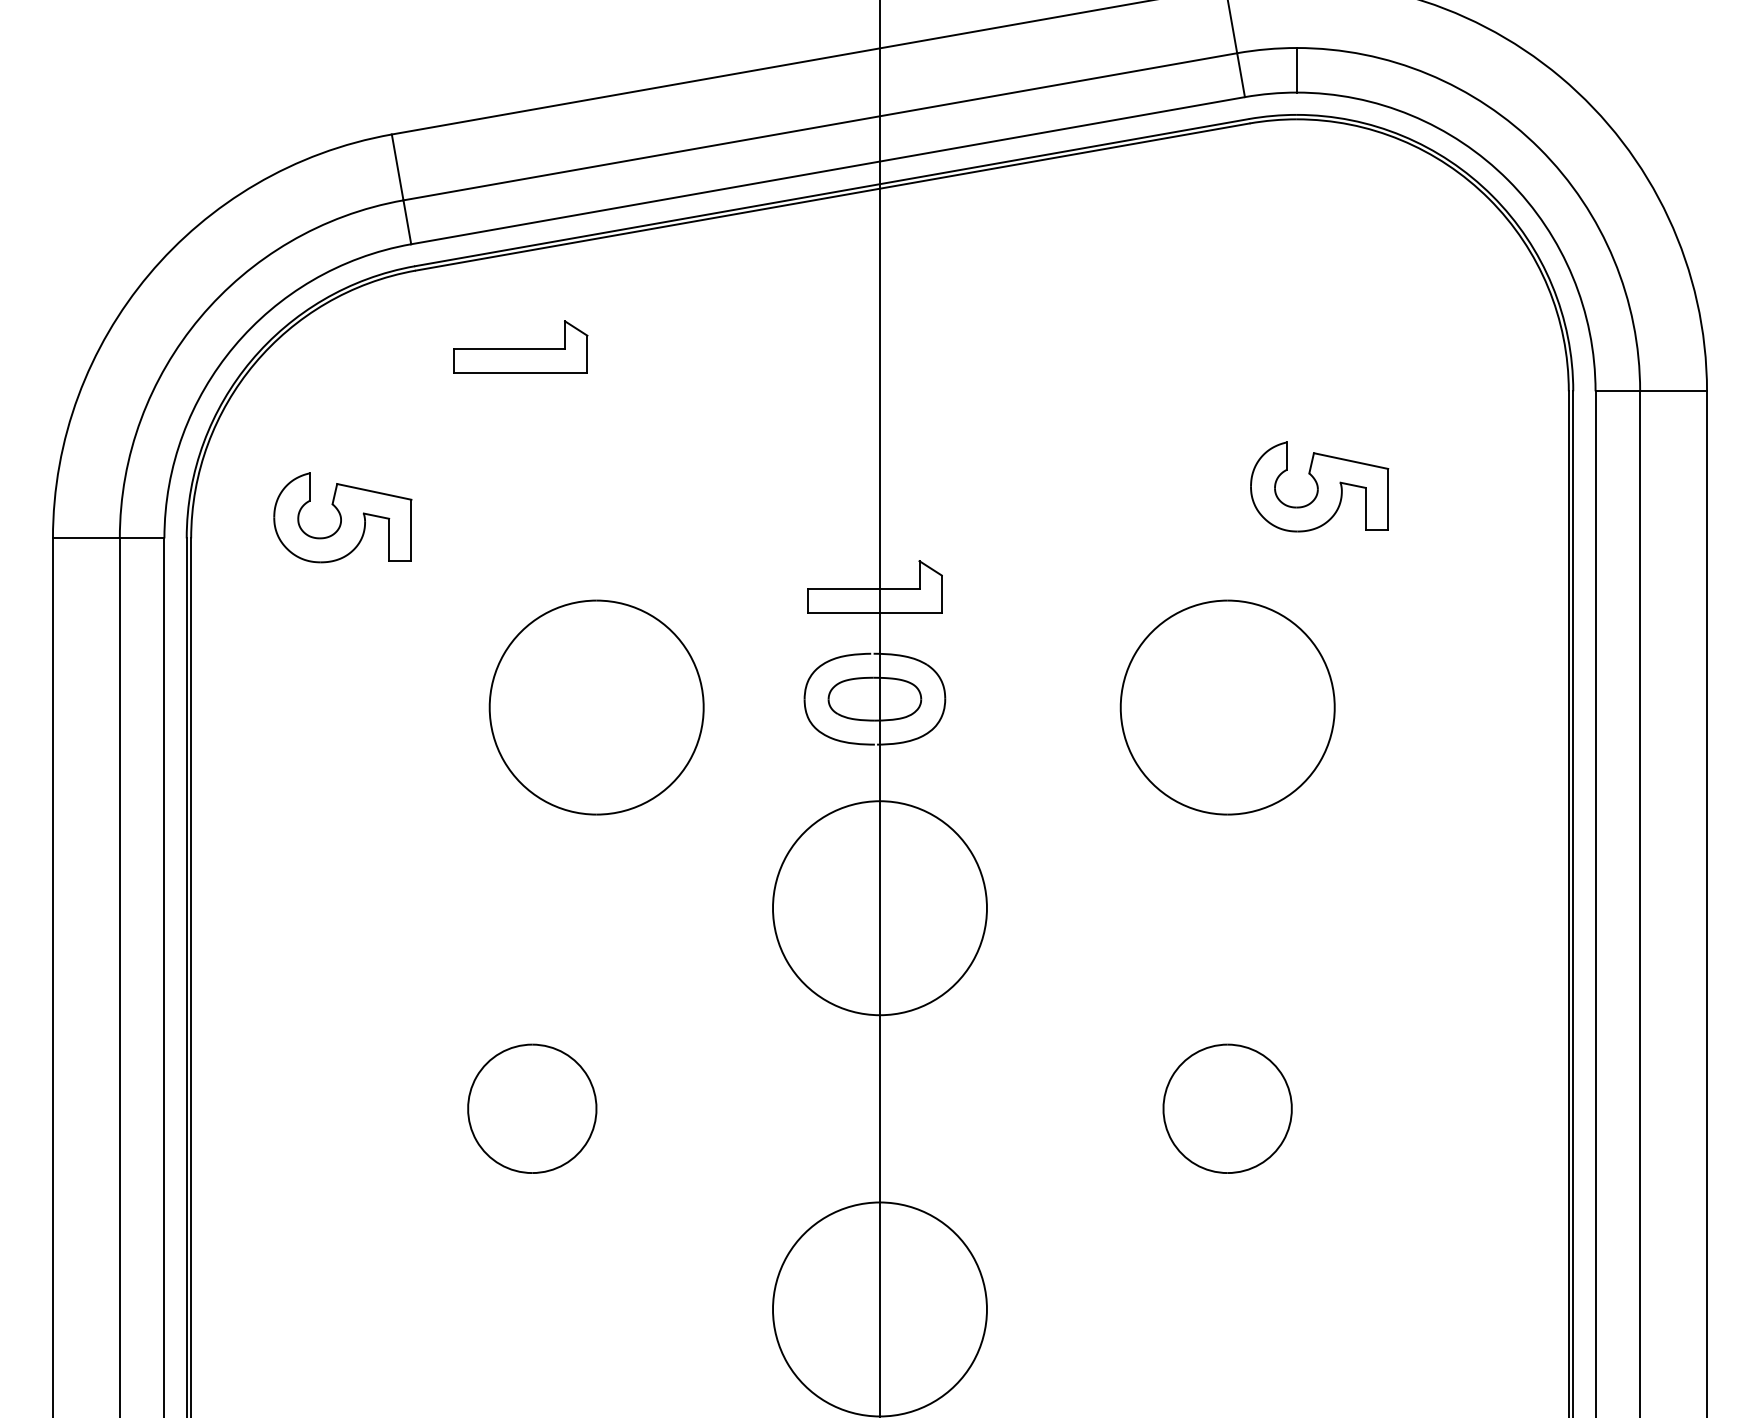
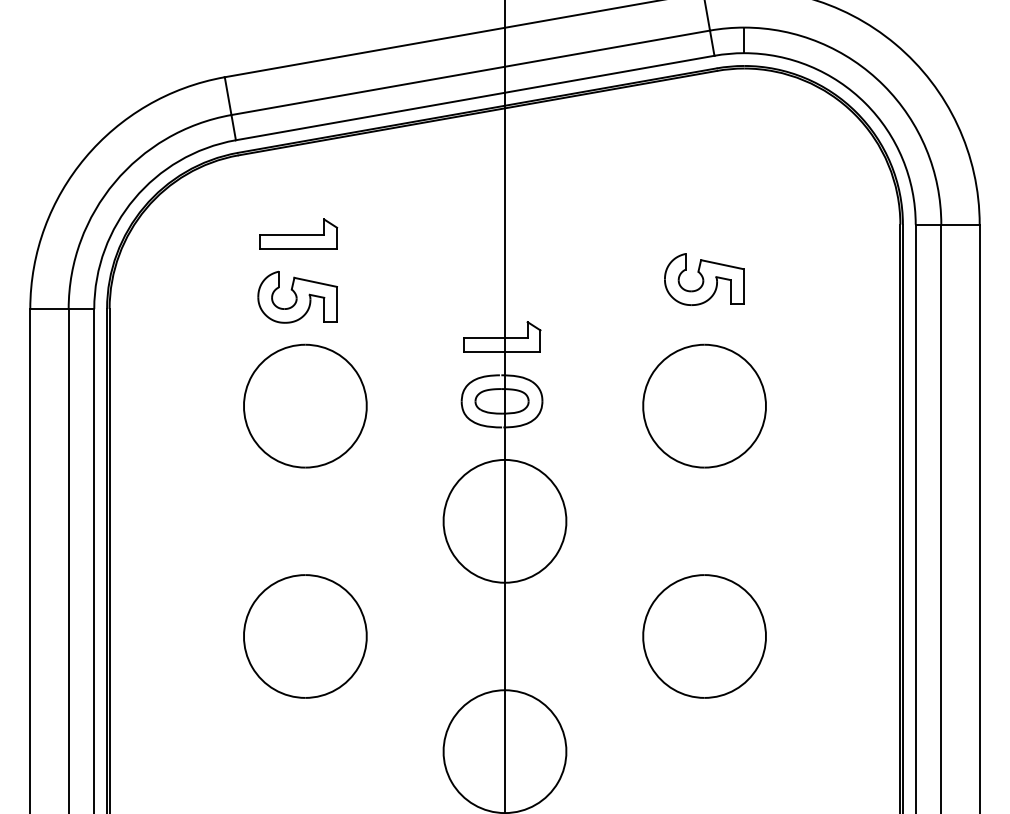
part: (520, 345) -> (298, 233), moved
part: (1319, 486) -> (704, 279), moved
part: (342, 516) -> (297, 296), moved
part: (596, 706) -> (305, 405), moved
part: (532, 1108) -> (305, 636), size x1.67
part: (1227, 1108) -> (704, 636), size x1.67

